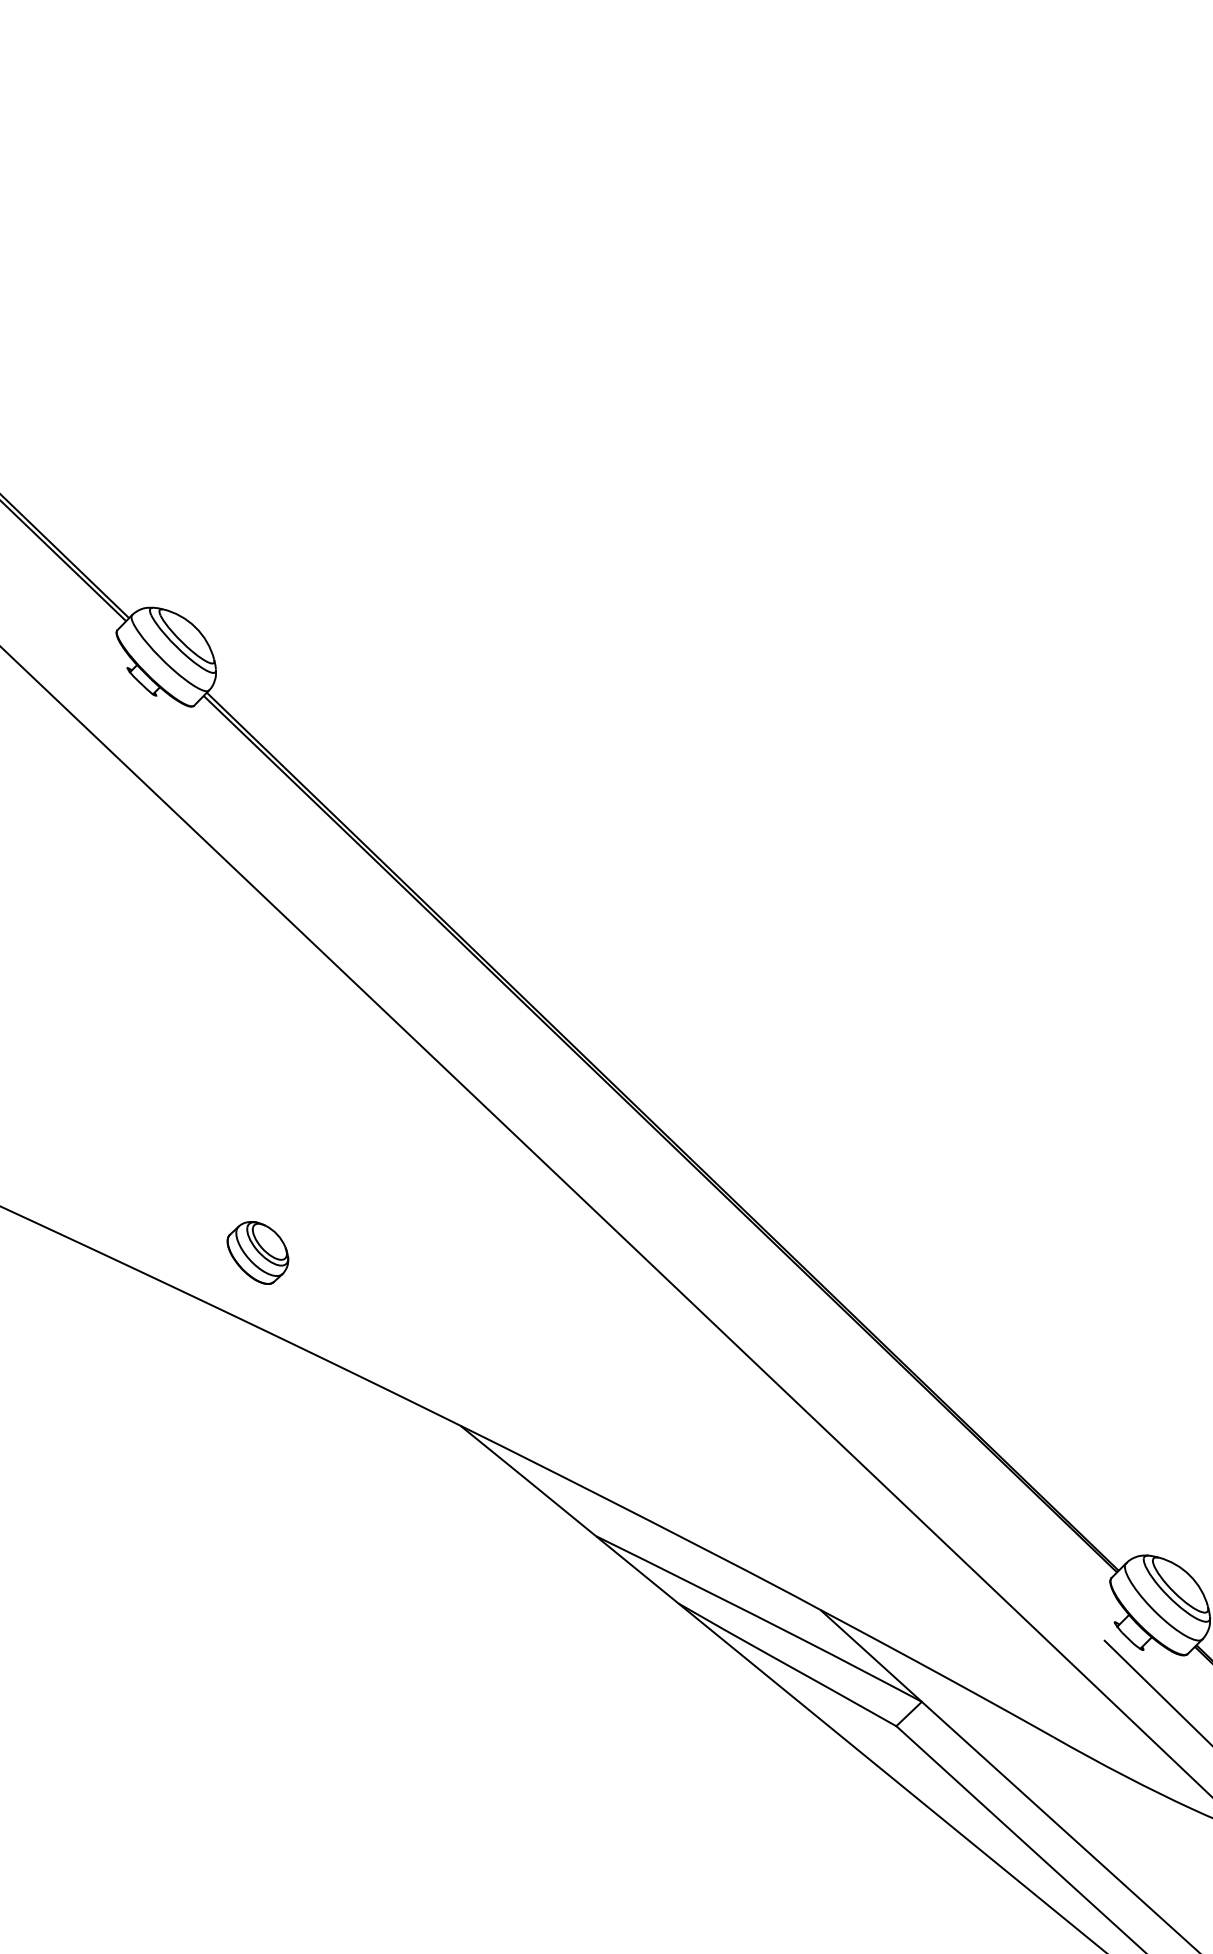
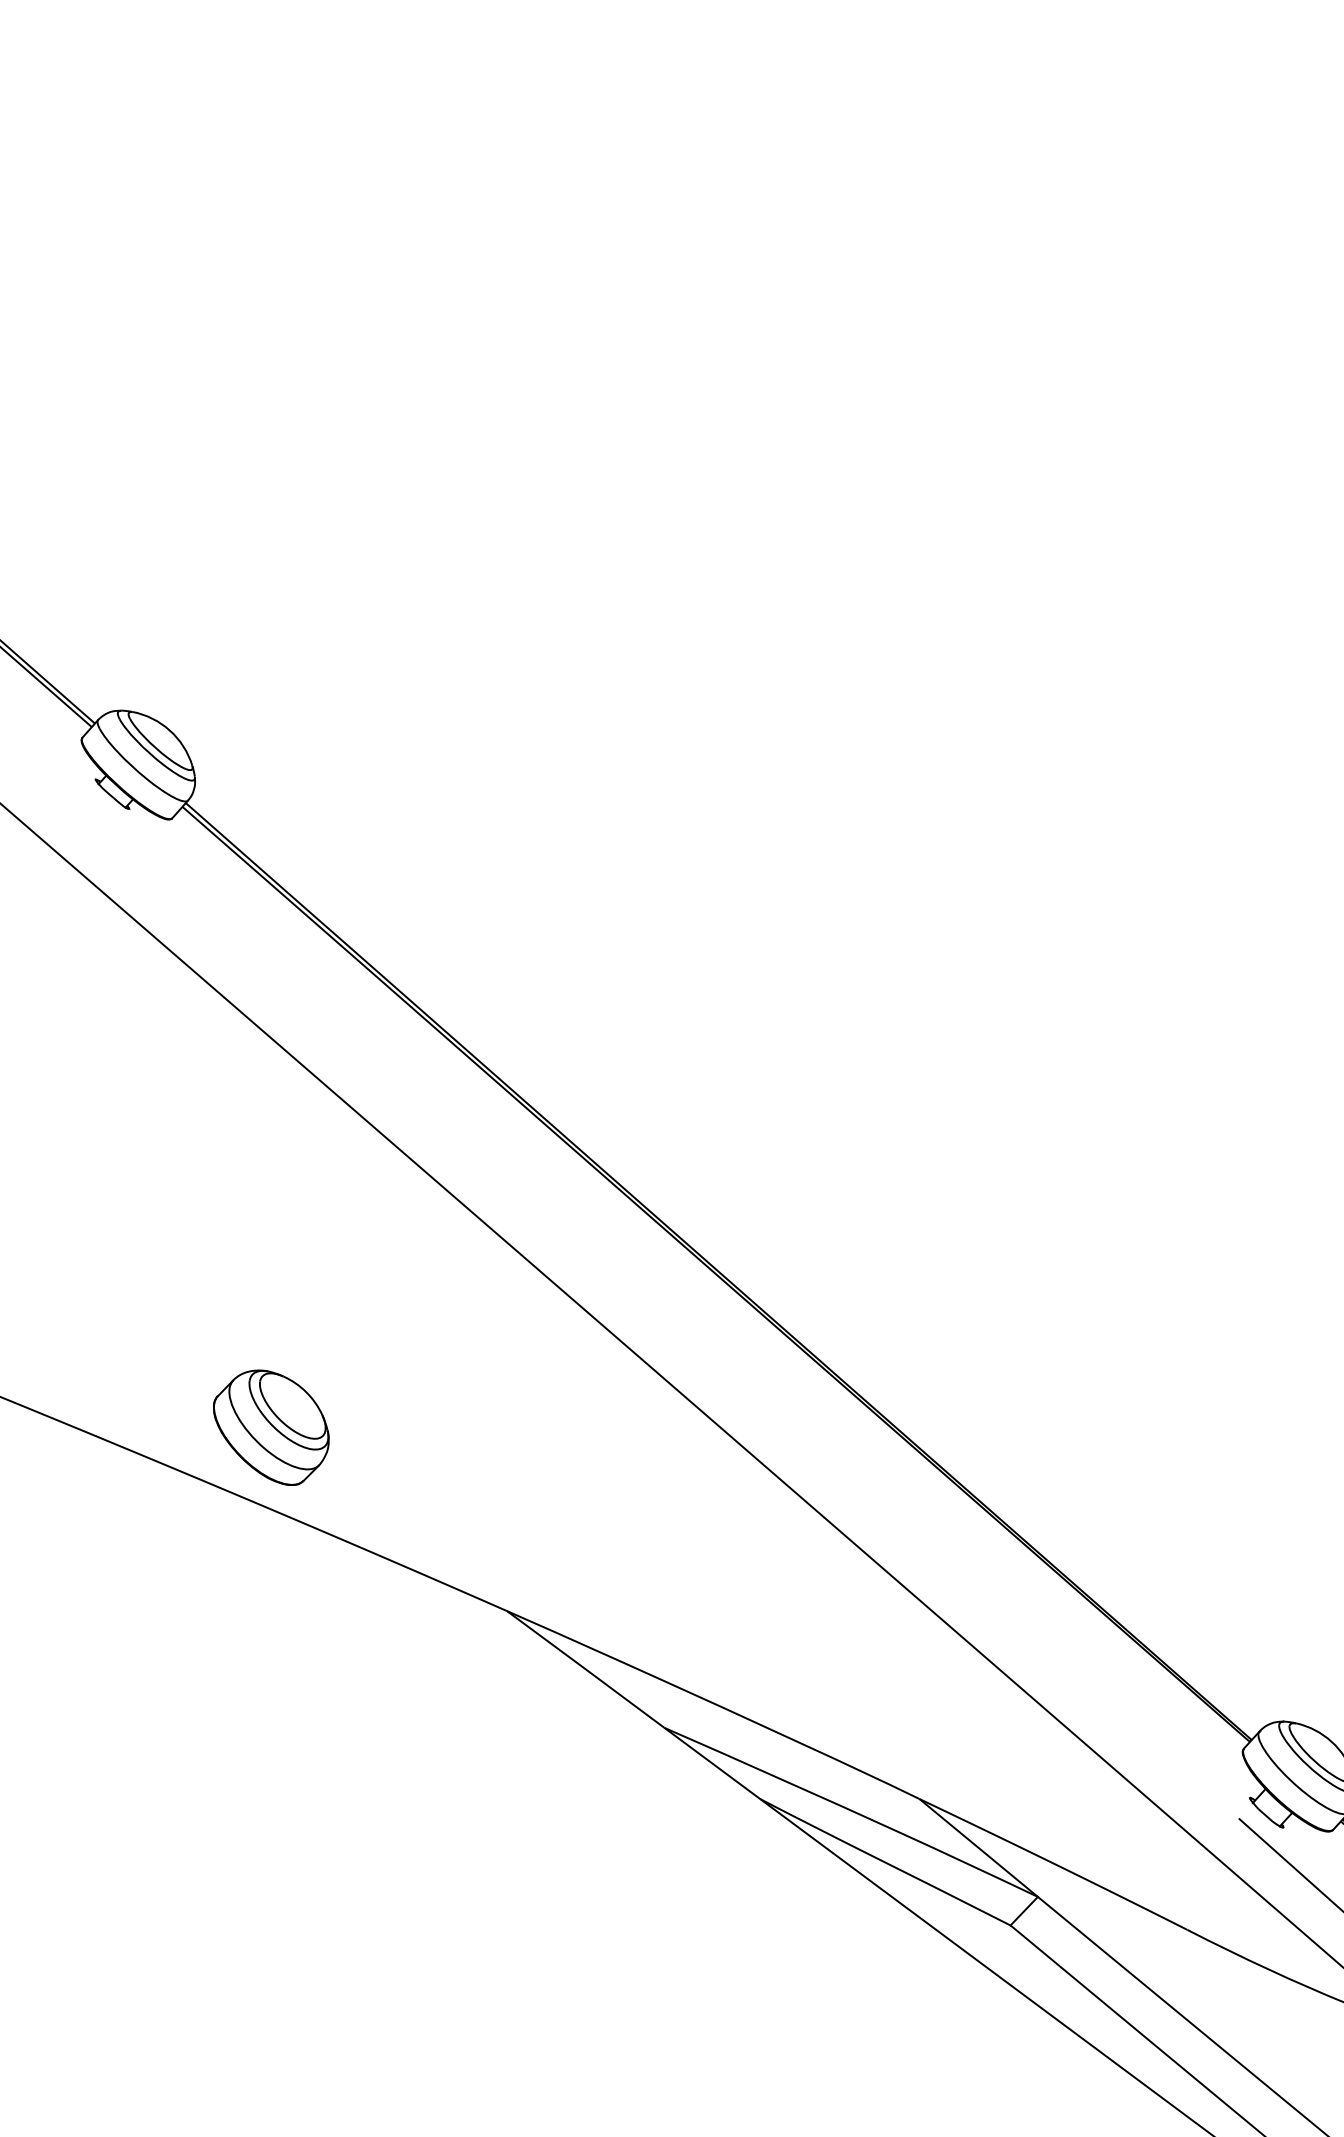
part: (257, 1252) -> (271, 1427), size x1.67

